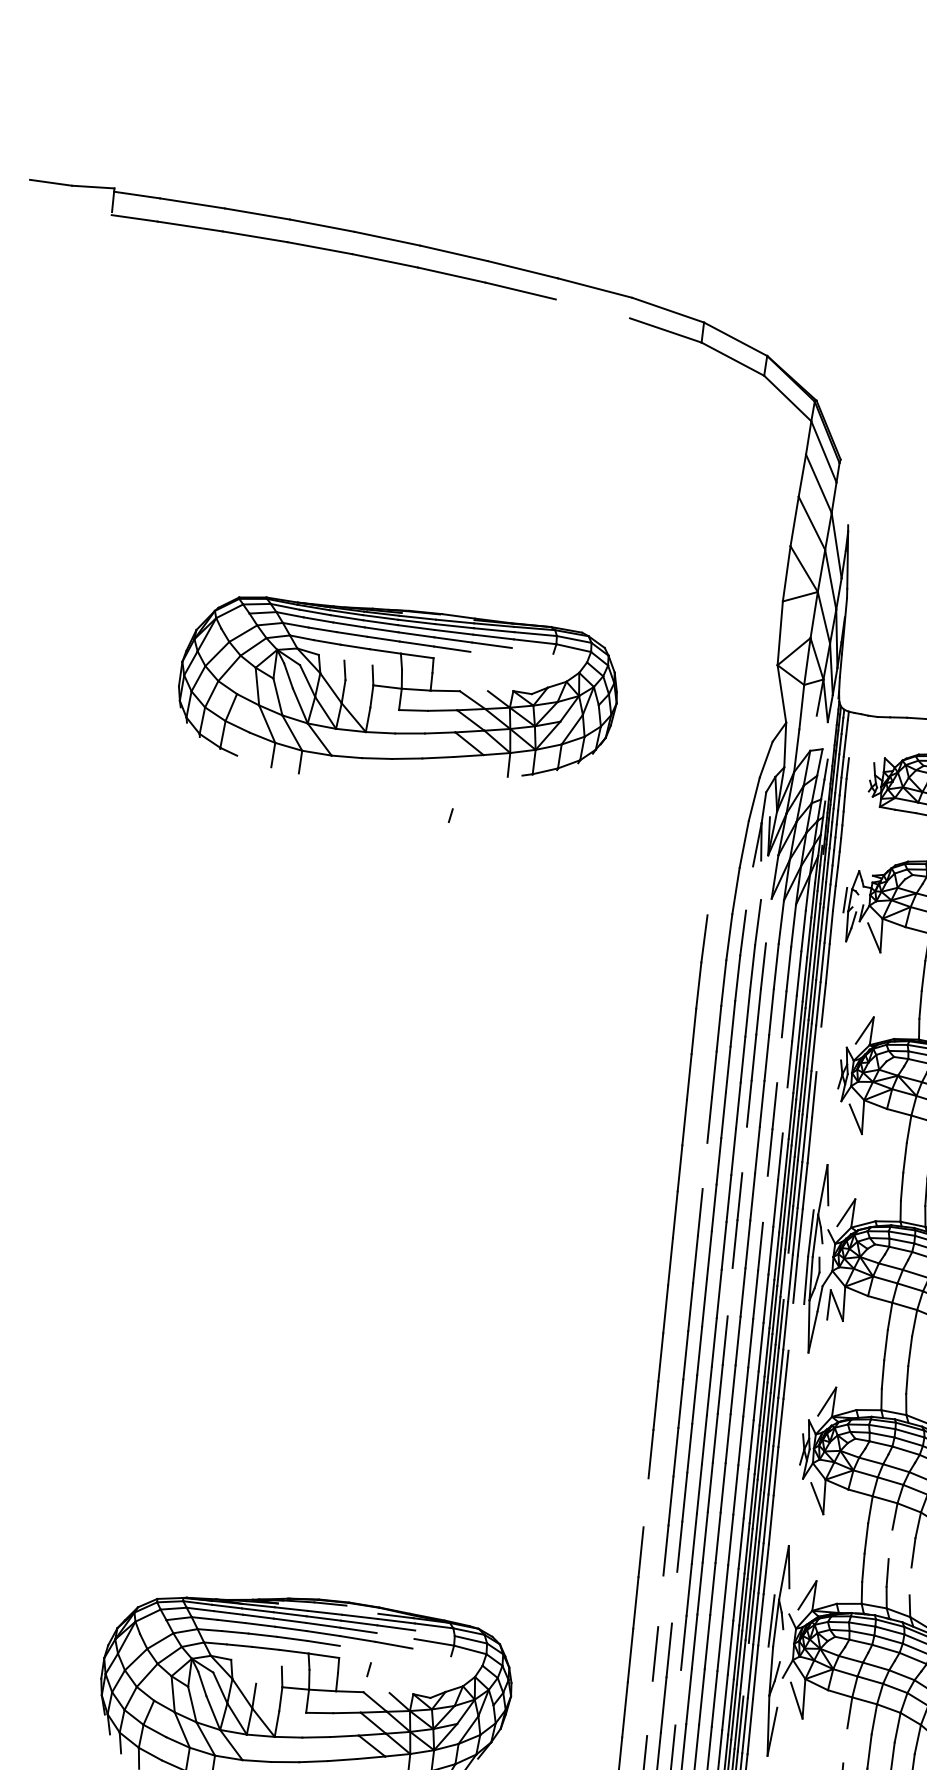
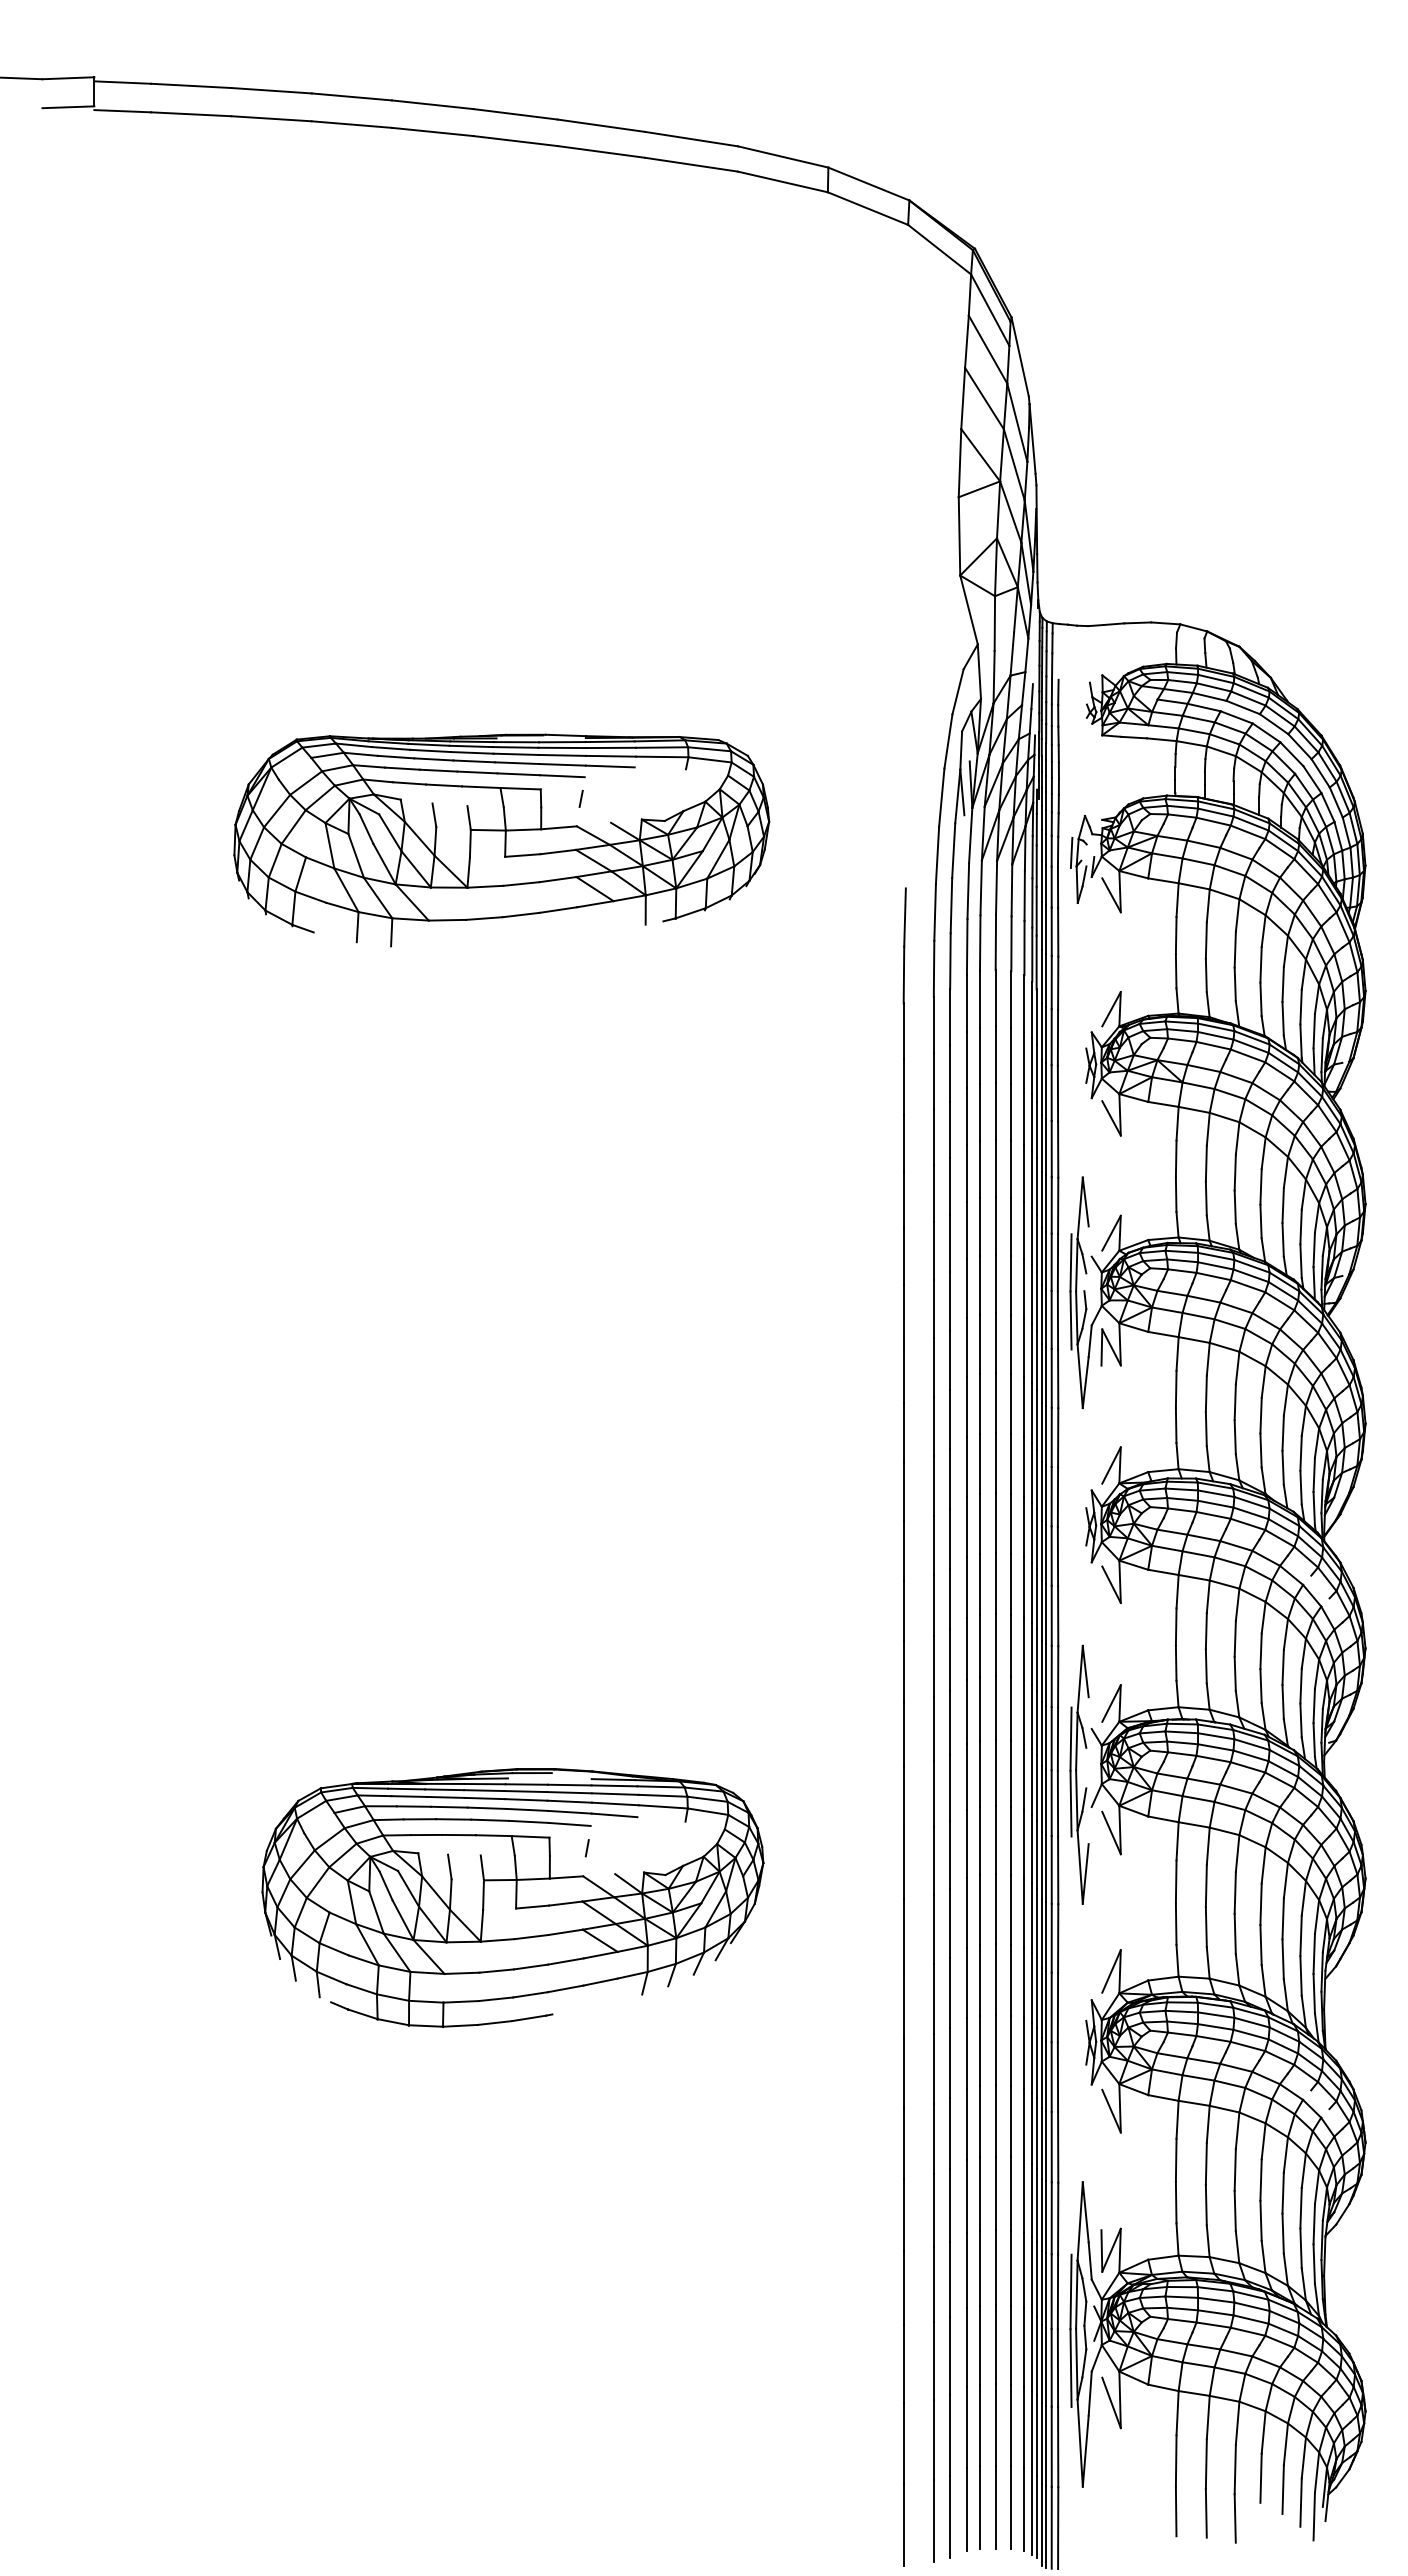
line: (90, 210) -> (68, 107), added
line: (592, 308) -> (691, 164), added
line: (843, 491) -> (1019, 356), added
part: (397, 696) -> (501, 840), moved
line: (813, 732) -> (1012, 653), added
line: (824, 735) -> (1026, 655), added
line: (764, 877) -> (970, 835), added
line: (749, 888) -> (953, 850), added
line: (768, 920) -> (980, 887), added
line: (818, 1049) -> (1057, 1037), added
line: (779, 1059) -> (1011, 1055), added
line: (785, 1109) -> (1024, 1115), added
line: (744, 1149) -> (979, 1168), added
line: (704, 1165) -> (933, 1193), added
line: (765, 1199) -> (1011, 1226), added
line: (786, 1276) -> (1046, 1318), added
line: (729, 1291) -> (979, 1343), added
line: (791, 1326) -> (1058, 1378), added
line: (645, 1502) -> (903, 1610), added
line: (889, 1544) -> (1205, 1631), added
line: (909, 1581) -> (1234, 1673), added
line: (674, 1597) -> (950, 1722), added
line: (660, 1600) -> (933, 1728), added
line: (294, 1604) -> (488, 1778), added
line: (434, 1633) -> (662, 1795), added
line: (394, 1635) -> (614, 1803), added
line: (356, 1648) -> (569, 1823), added
line: (746, 1669) -> (1046, 1801), added
line: (255, 1673) -> (449, 1866), added
line: (765, 1673) -> (1070, 1803), added
line: (677, 1697) -> (966, 1843), added
line: (649, 1708) -> (933, 1860), added
line: (844, 1745) -> (1175, 1881), added

